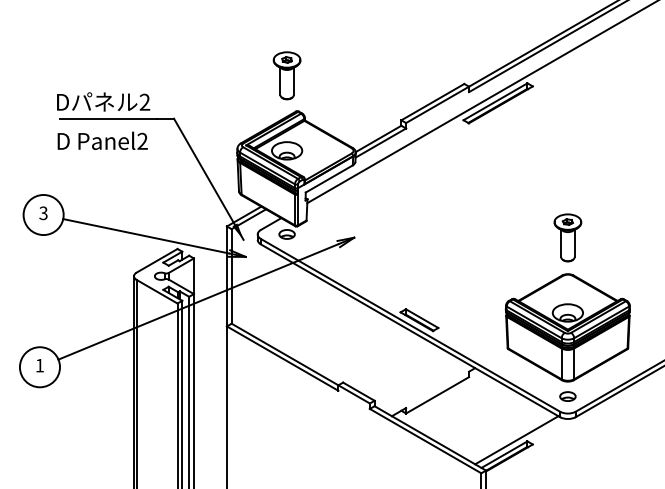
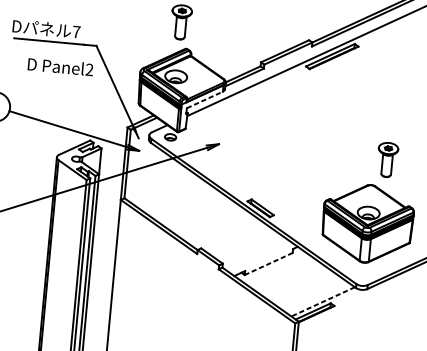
text: (144, 101) -> (76, 31), 2 -> 7
text: (102, 140) -> (60, 66), moved
line: (329, 178) -> (205, 99), solid -> dashed
part: (567, 237) -> (387, 159), moved
line: (437, 395) -> (268, 264), solid -> dashed
part: (567, 396) -> (362, 273), removed
line: (516, 440) -> (322, 302), solid -> dashed

